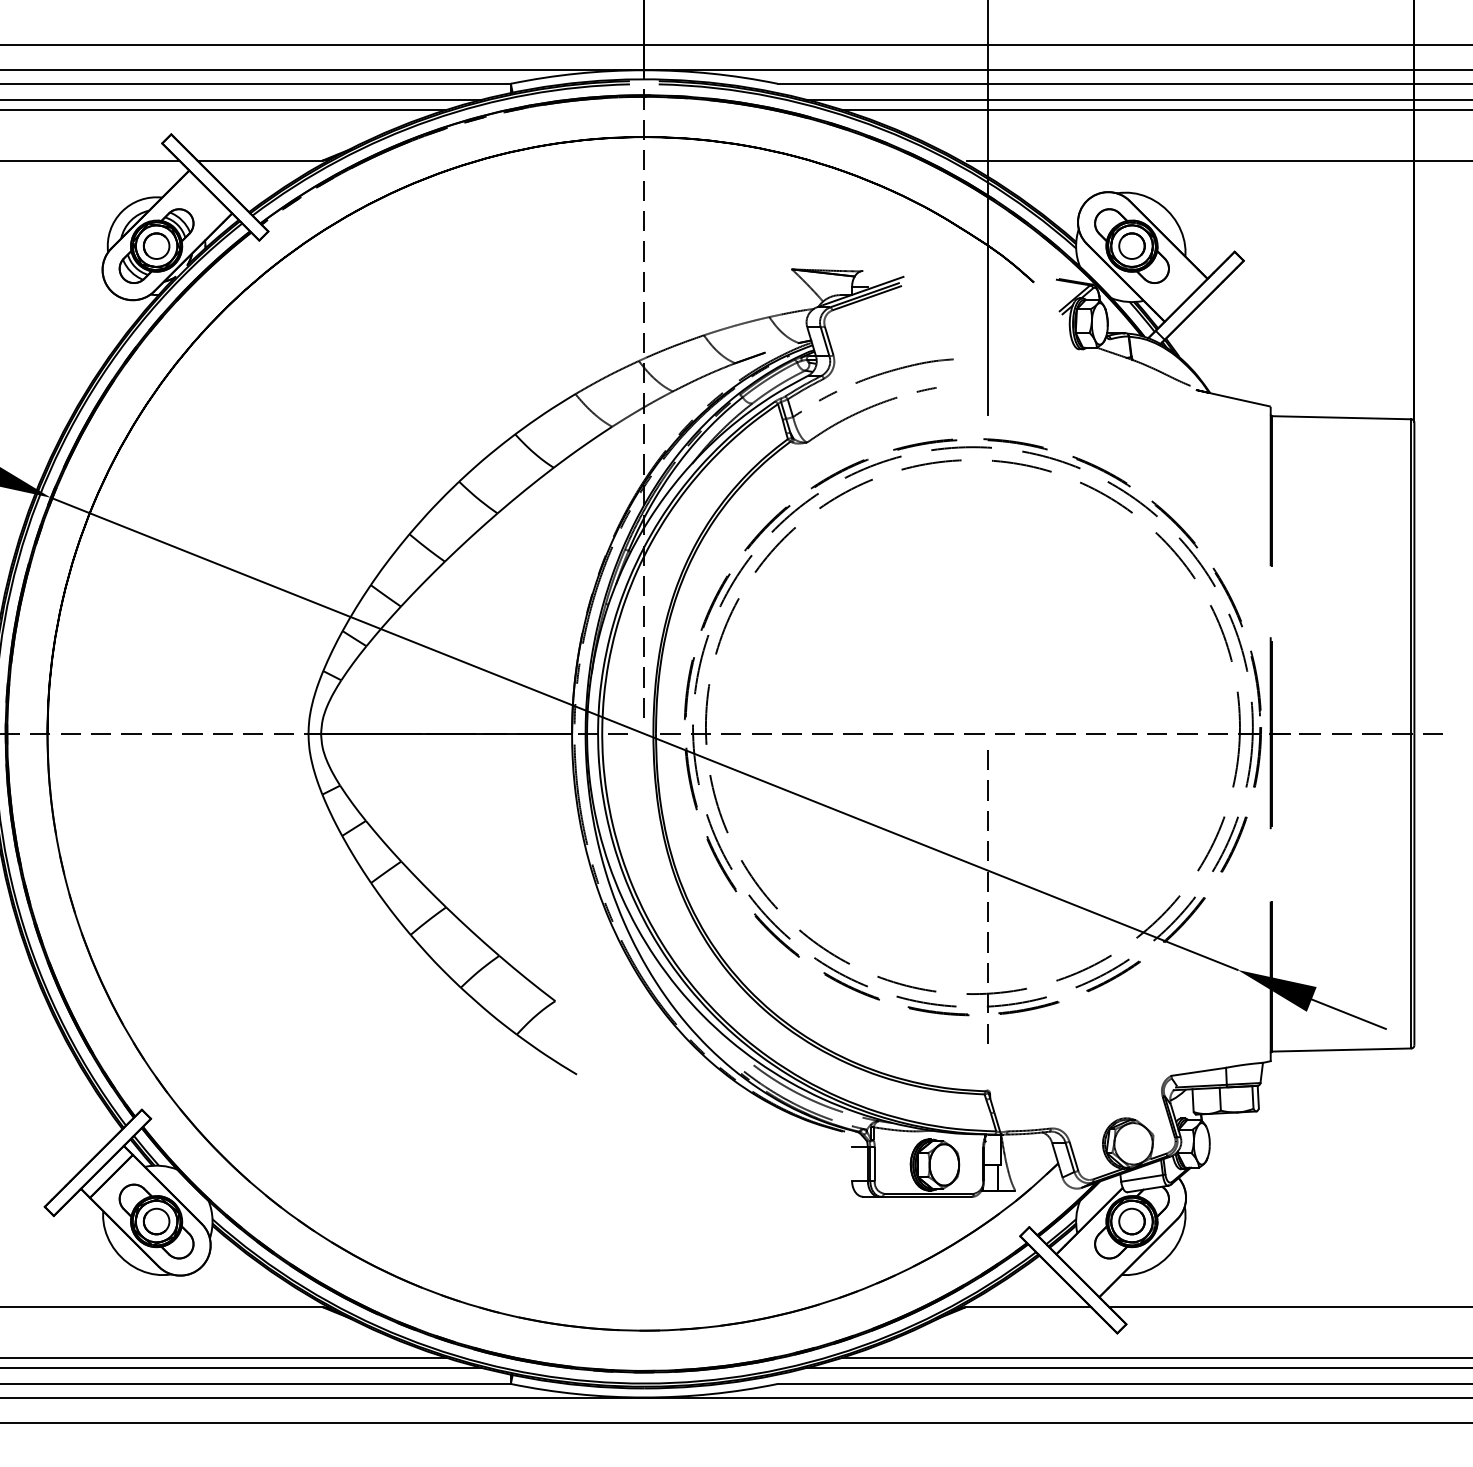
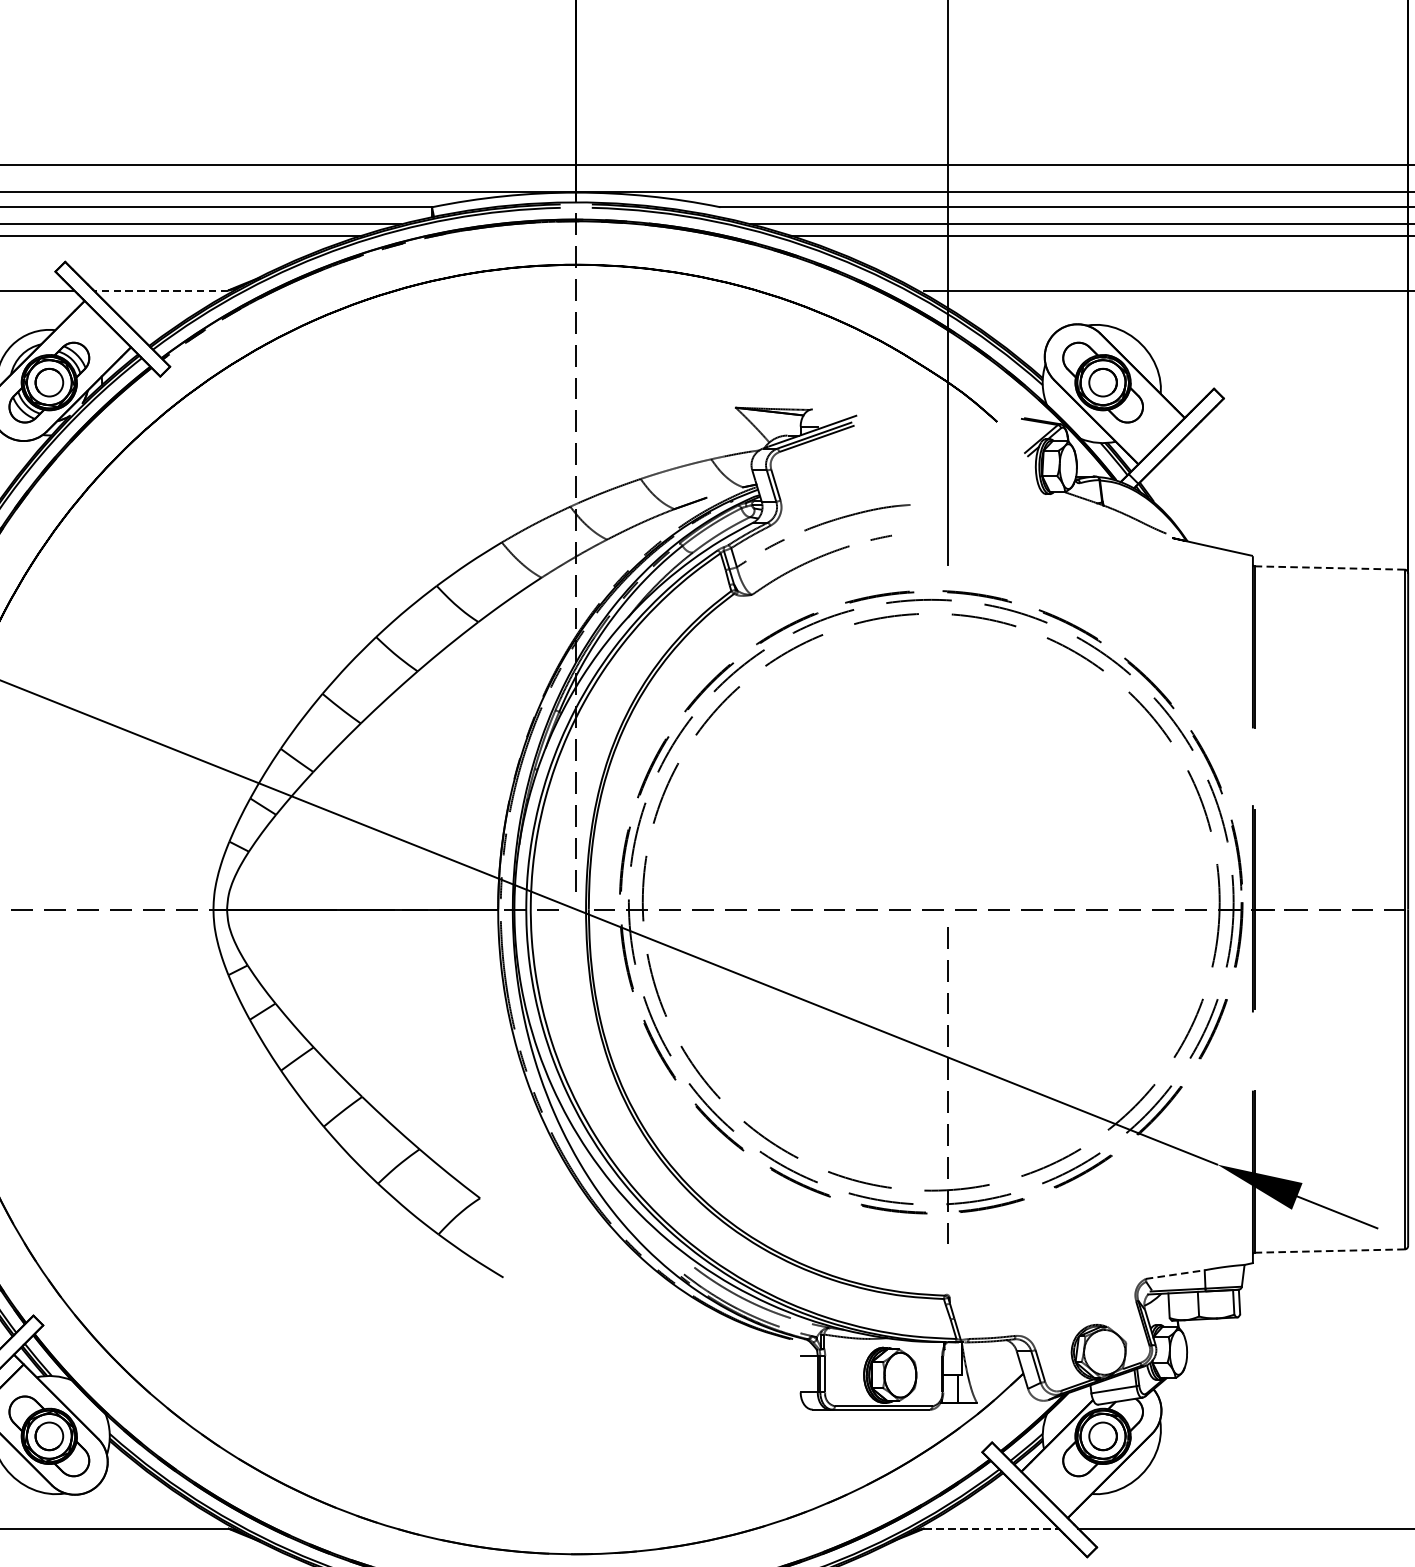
line: (259, 160) -> (160, 290), solid -> dashed
line: (1341, 417) -> (1329, 567), solid -> dashed
line: (1341, 1050) -> (1329, 1251), solid -> dashed
line: (1198, 1071) -> (1174, 1274), solid -> dashed
line: (1029, 1306) -> (992, 1528), solid -> dashed

